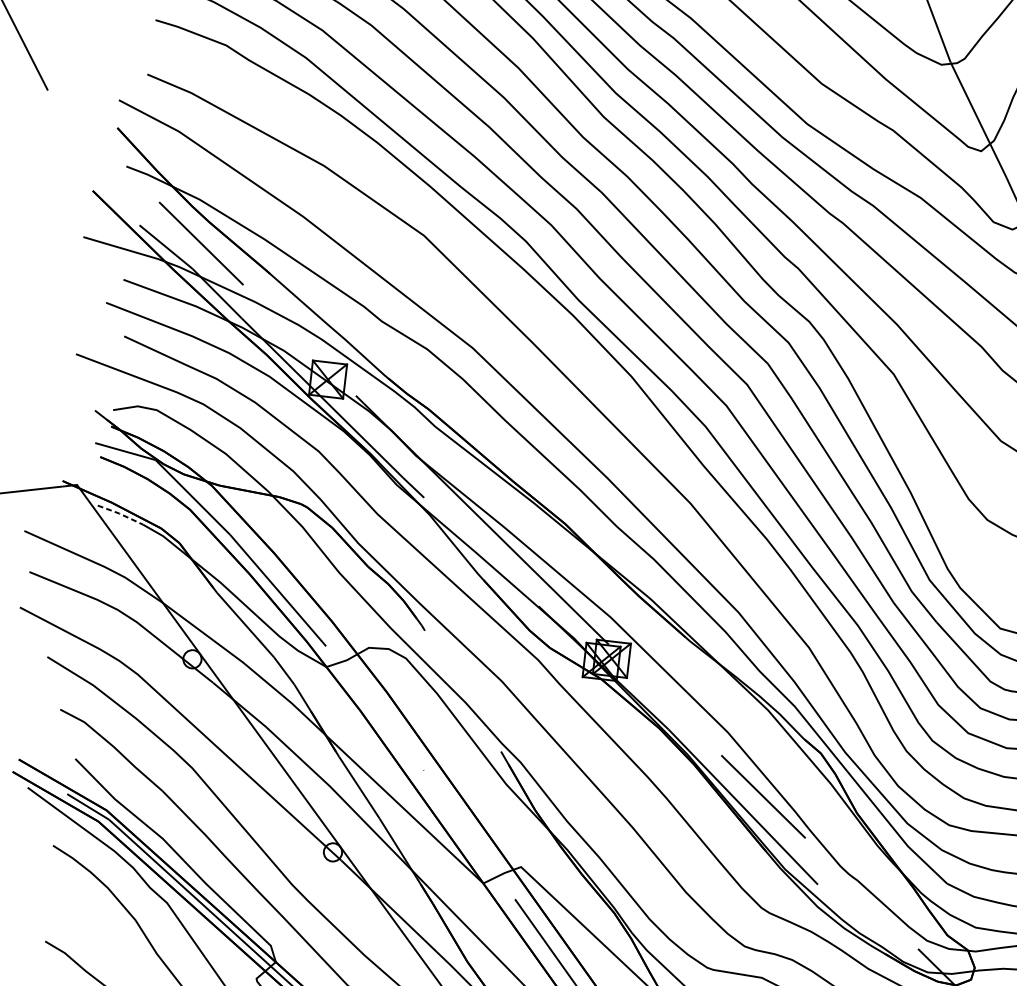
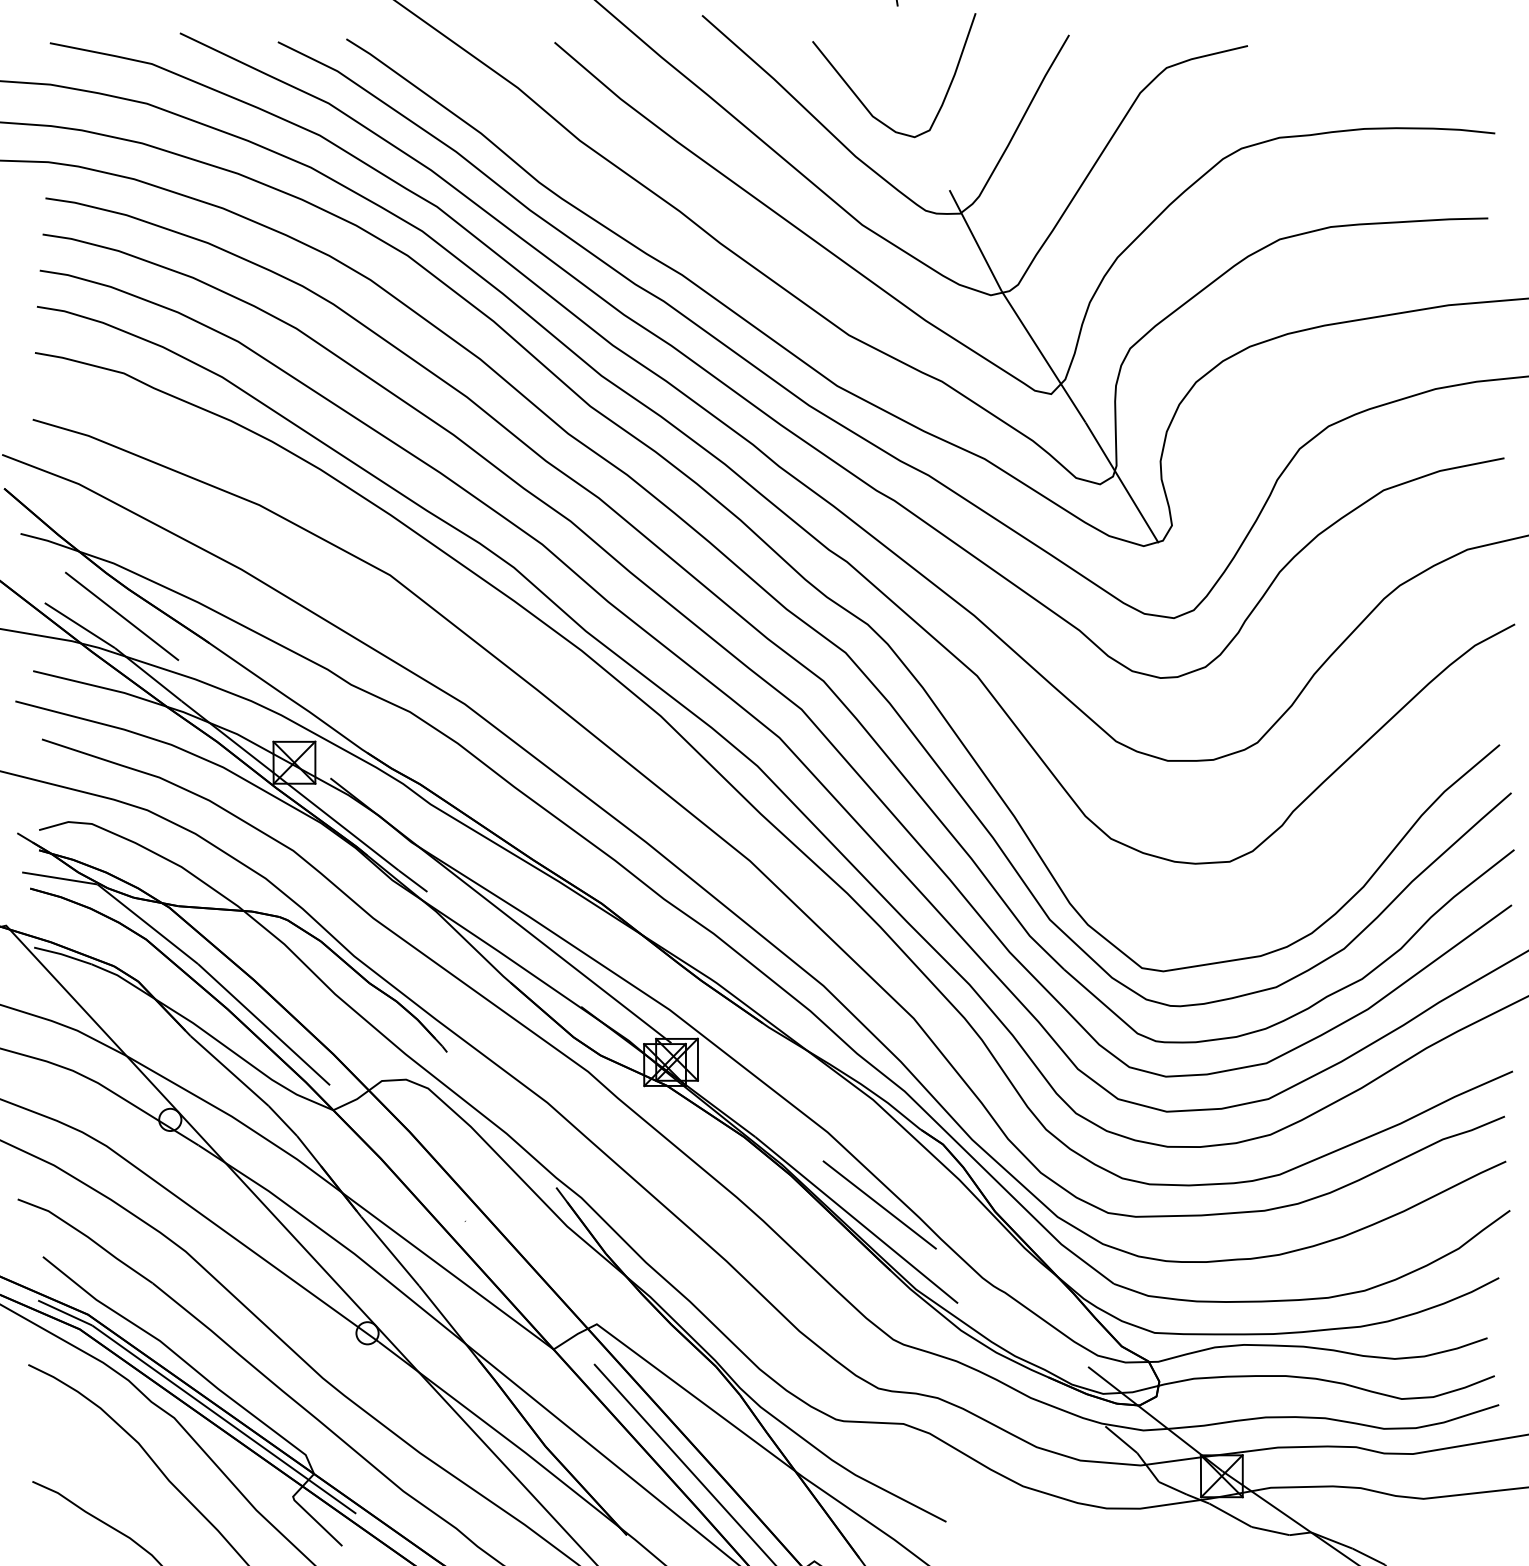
line: (121, 514) -> (63, 954), dashed -> solid

